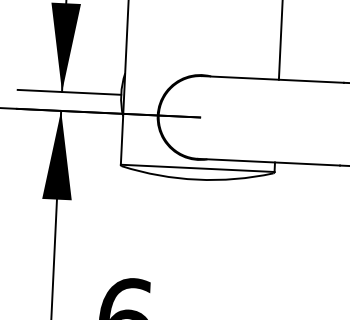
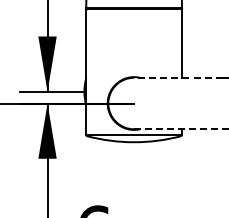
line: (271, 78) -> (177, 77), solid -> dashed
line: (269, 162) -> (178, 129), solid -> dashed

